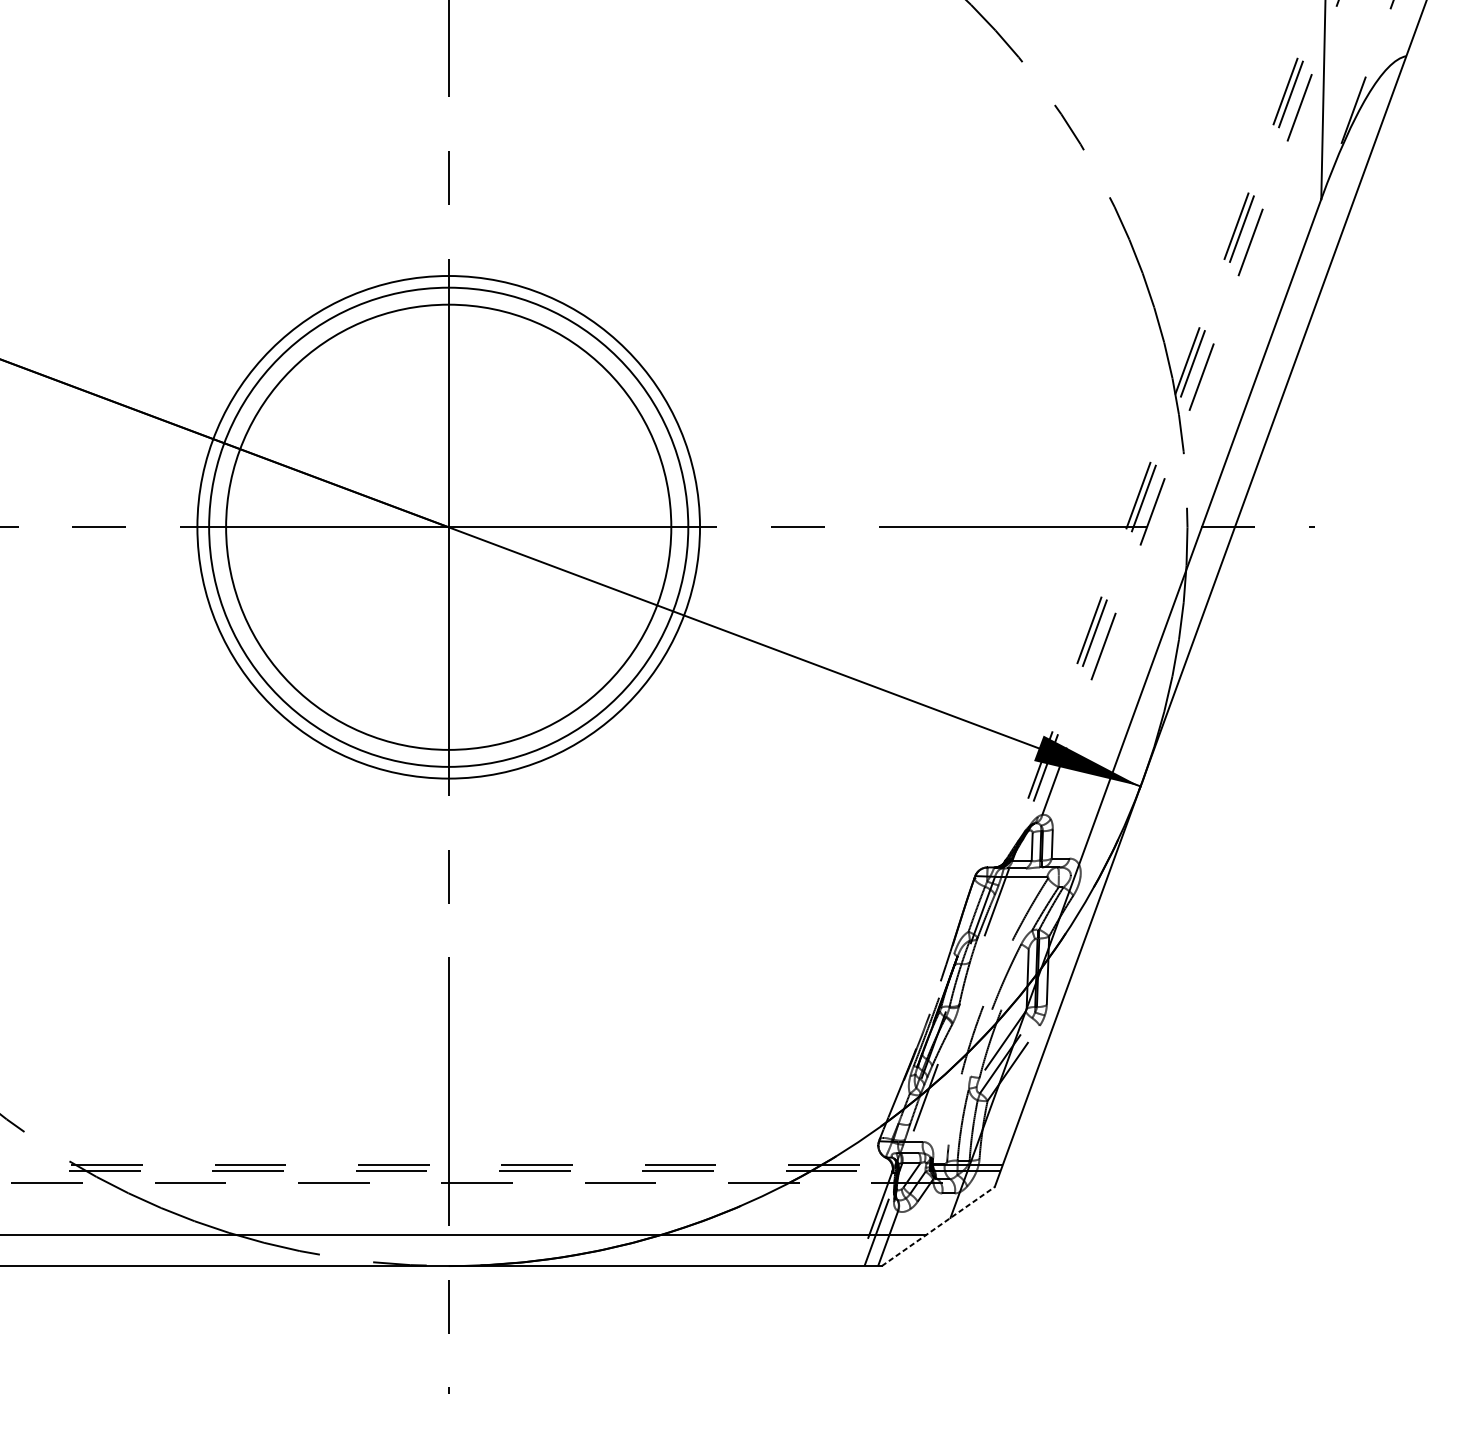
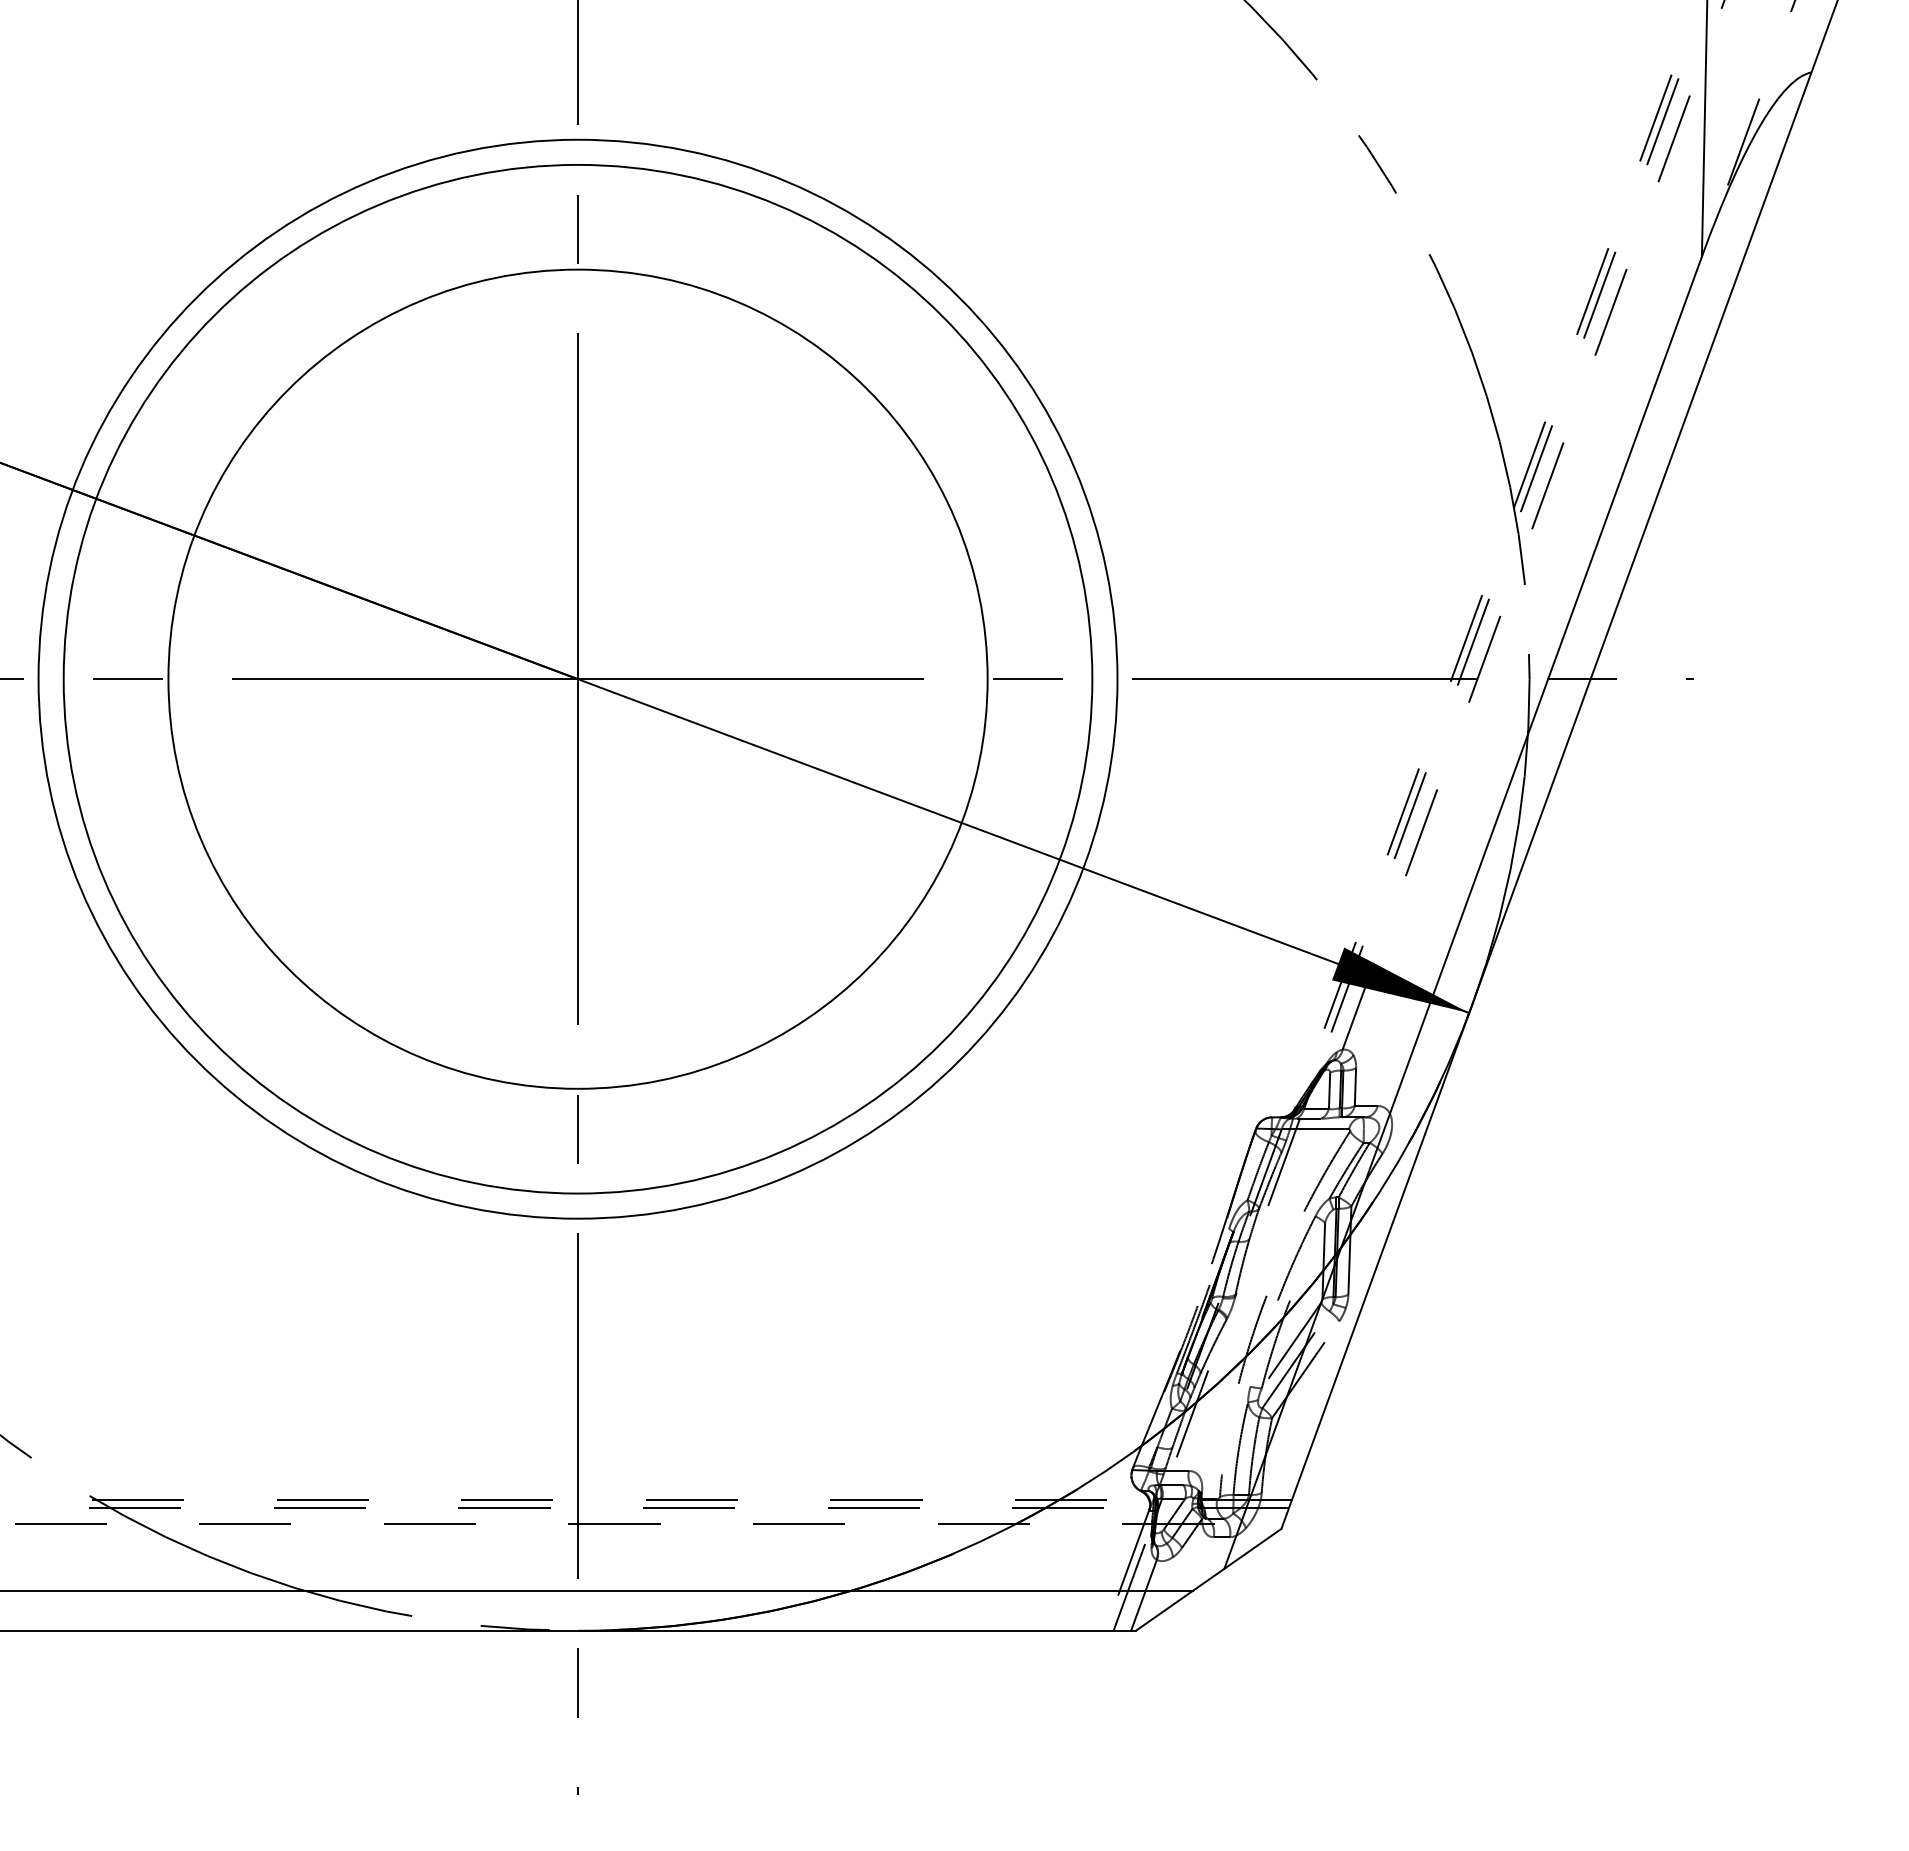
circle: (448, 526) -> (577, 678), size x1.43
circle: (448, 526) -> (577, 678), size x1.67
circle: (448, 526) -> (577, 678), size x1.67
line: (938, 1226) -> (1208, 1579), dashed -> solid

